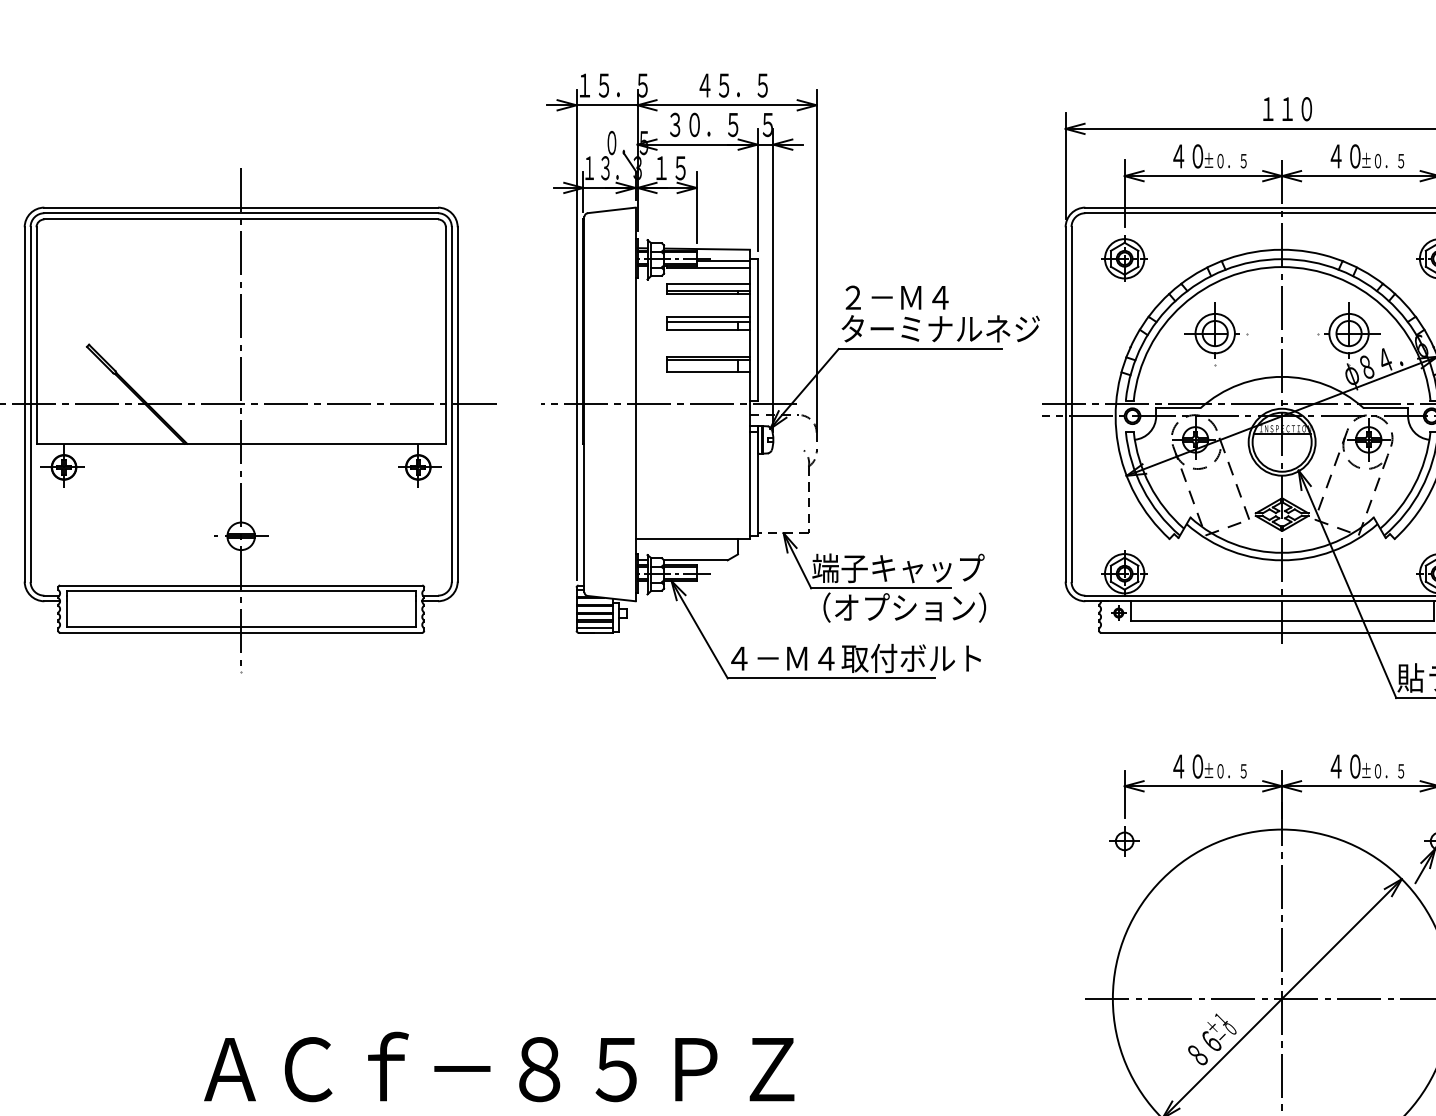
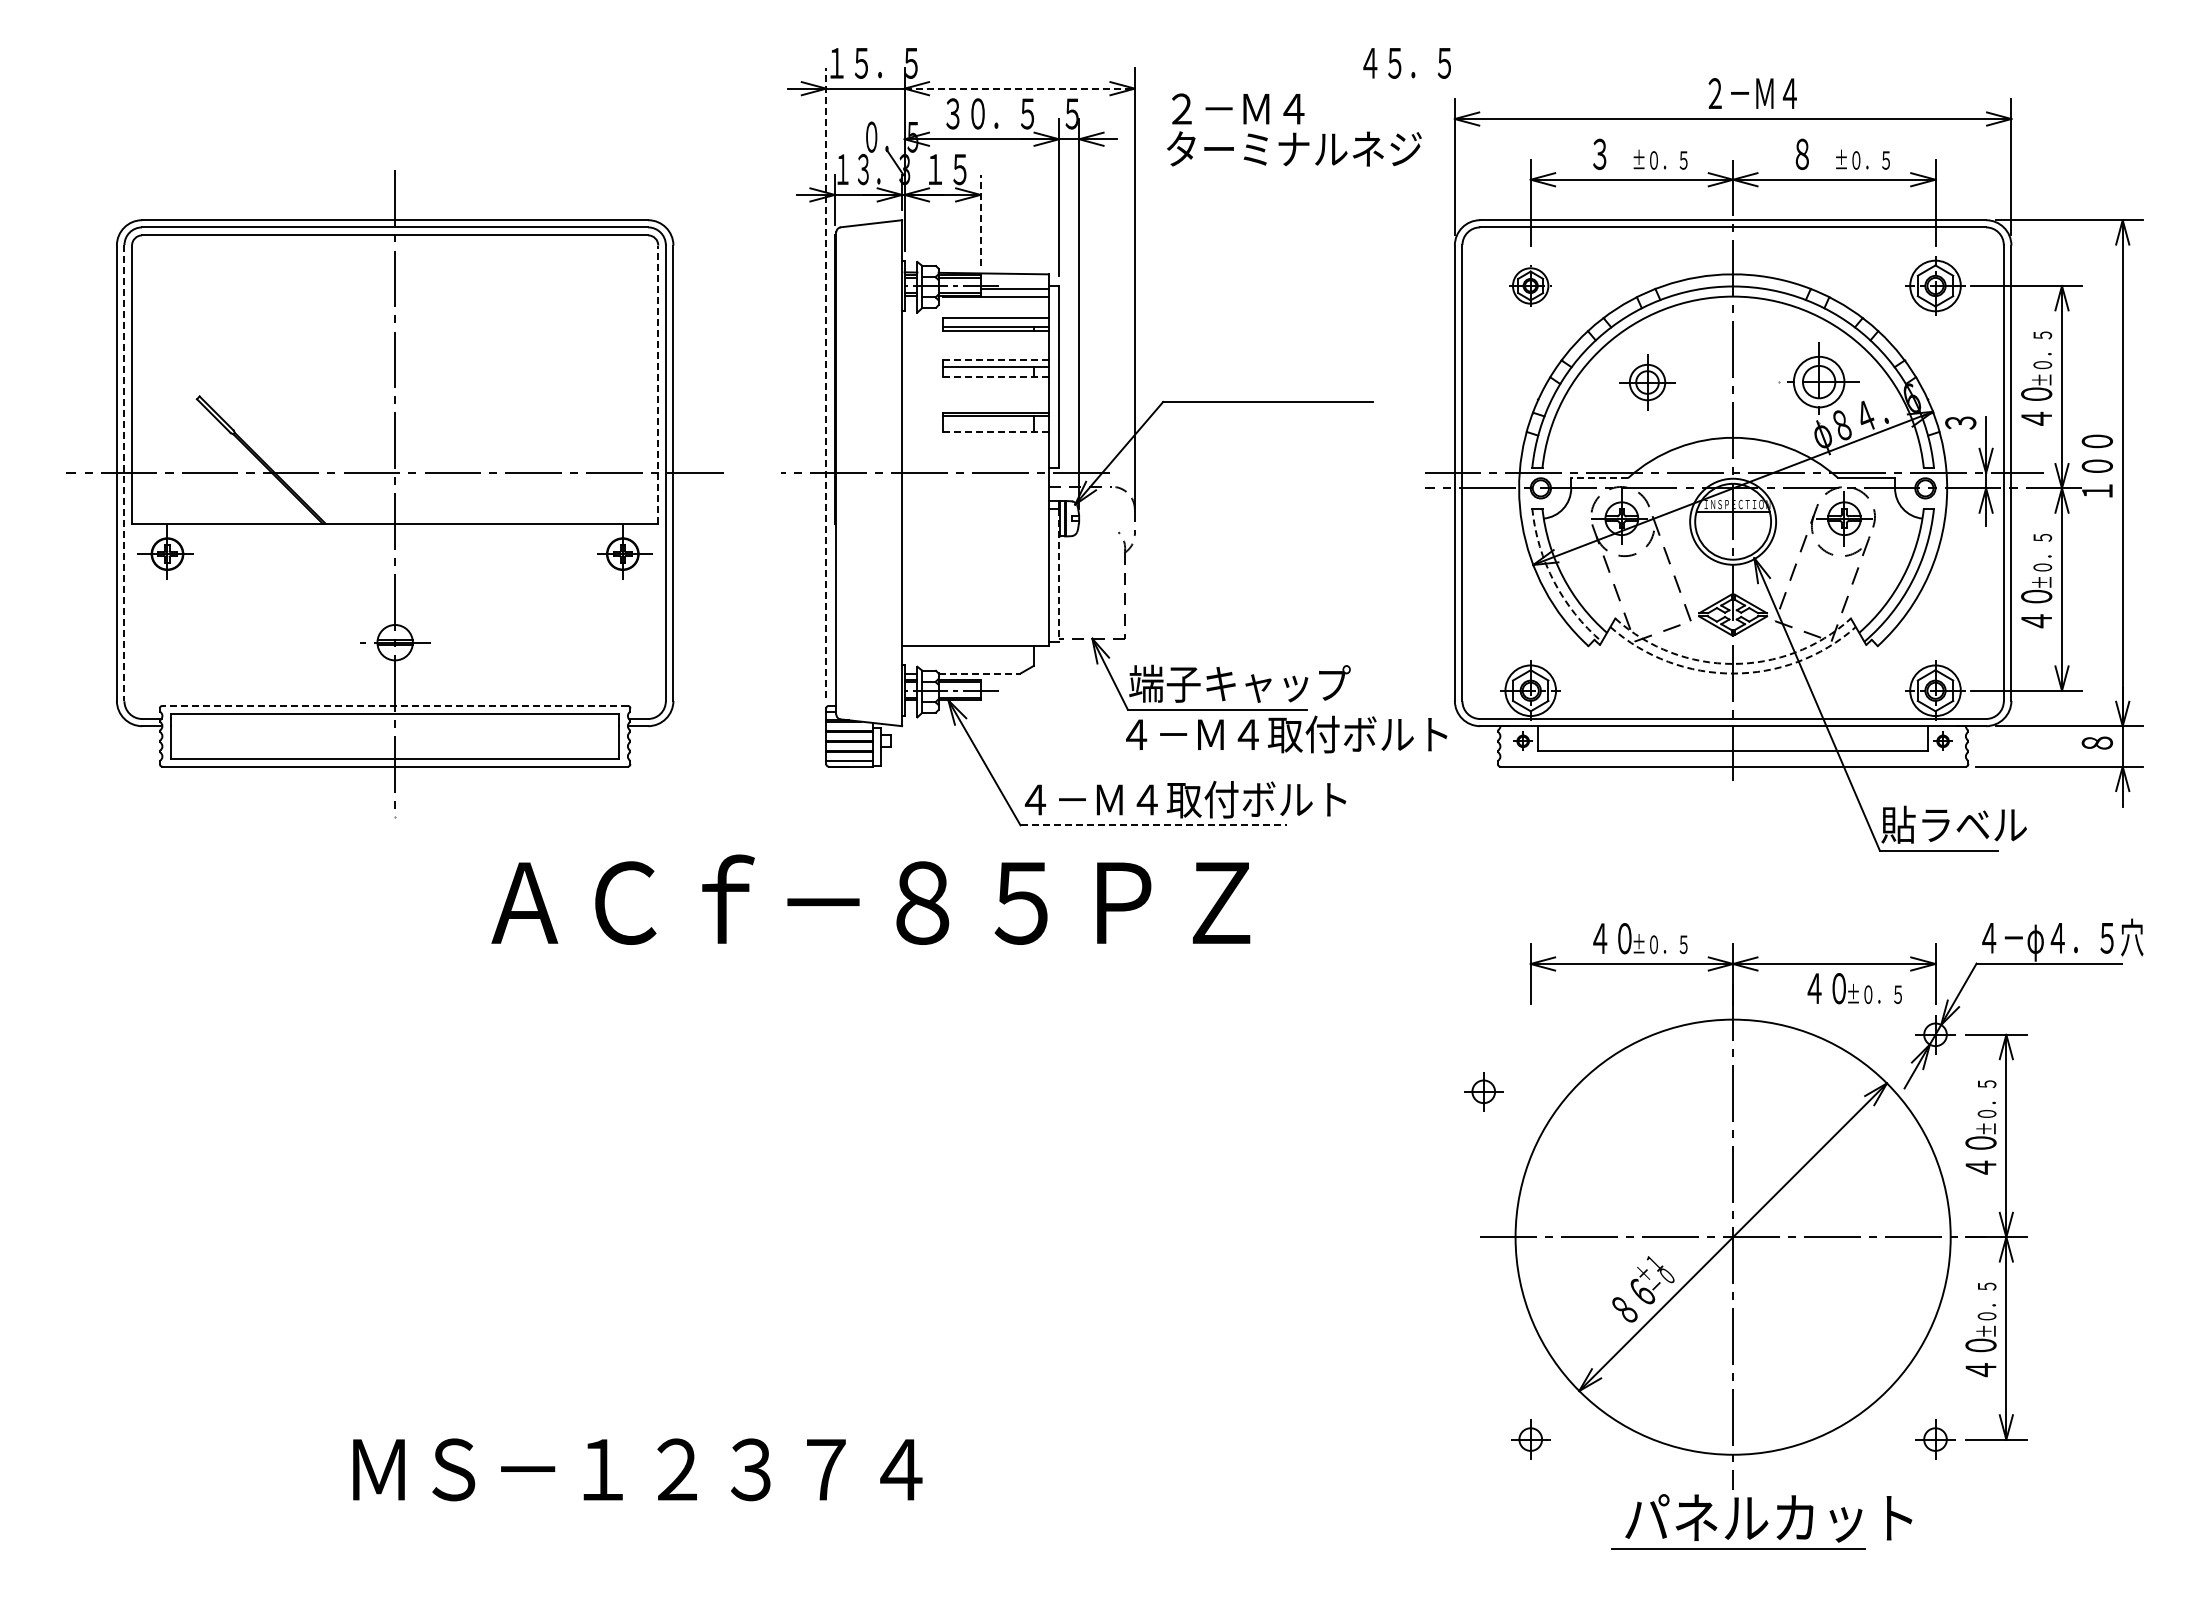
text: (733, 85) -> (1406, 63), moved
line: (727, 105) -> (1020, 88), solid -> dashed
text: (1297, 109) -> (1752, 93), １１０ -> ２－Ｍ４
text: (1188, 155) -> (1612, 153), ４０ -> ３
text: (1345, 156) -> (1814, 154), ４０ -> ８
line: (696, 207) -> (980, 220), solid -> dashed
part: (1124, 258) -> (1530, 285), size x0.7
text: (940, 313) -> (1294, 129), moved
line: (708, 316) -> (995, 360), solid -> dashed
line: (709, 329) -> (996, 377), solid -> dashed
line: (576, 334) -> (826, 383), solid -> dashed
part: (1216, 334) -> (1648, 383), size x0.7
line: (446, 335) -> (658, 384), solid -> dashed
line: (709, 372) -> (996, 431), solid -> dashed
line: (30, 404) -> (124, 473), solid -> dashed
line: (1178, 408) -> (1599, 478), solid -> dashed
line: (757, 484) -> (1058, 575), solid -> dashed
arc: (1143, 488) -> (1554, 581), solid -> dashed
arc: (1282, 552) -> (1733, 663), solid -> dashed
line: (695, 560) -> (979, 673), solid -> dashed
arc: (1282, 560) -> (1733, 673), solid -> dashed
line: (241, 585) -> (395, 705), solid -> dashed
text: (934, 606) -> (1286, 733), （オプション） -> ４－Ｍ４取付ボルト
line: (831, 678) -> (1154, 825), solid -> dashed
text: (1367, 766) -> (1854, 988), moved
part: (1124, 841) -> (1483, 1091), moved
text: (498, 1066) -> (870, 899), moved

